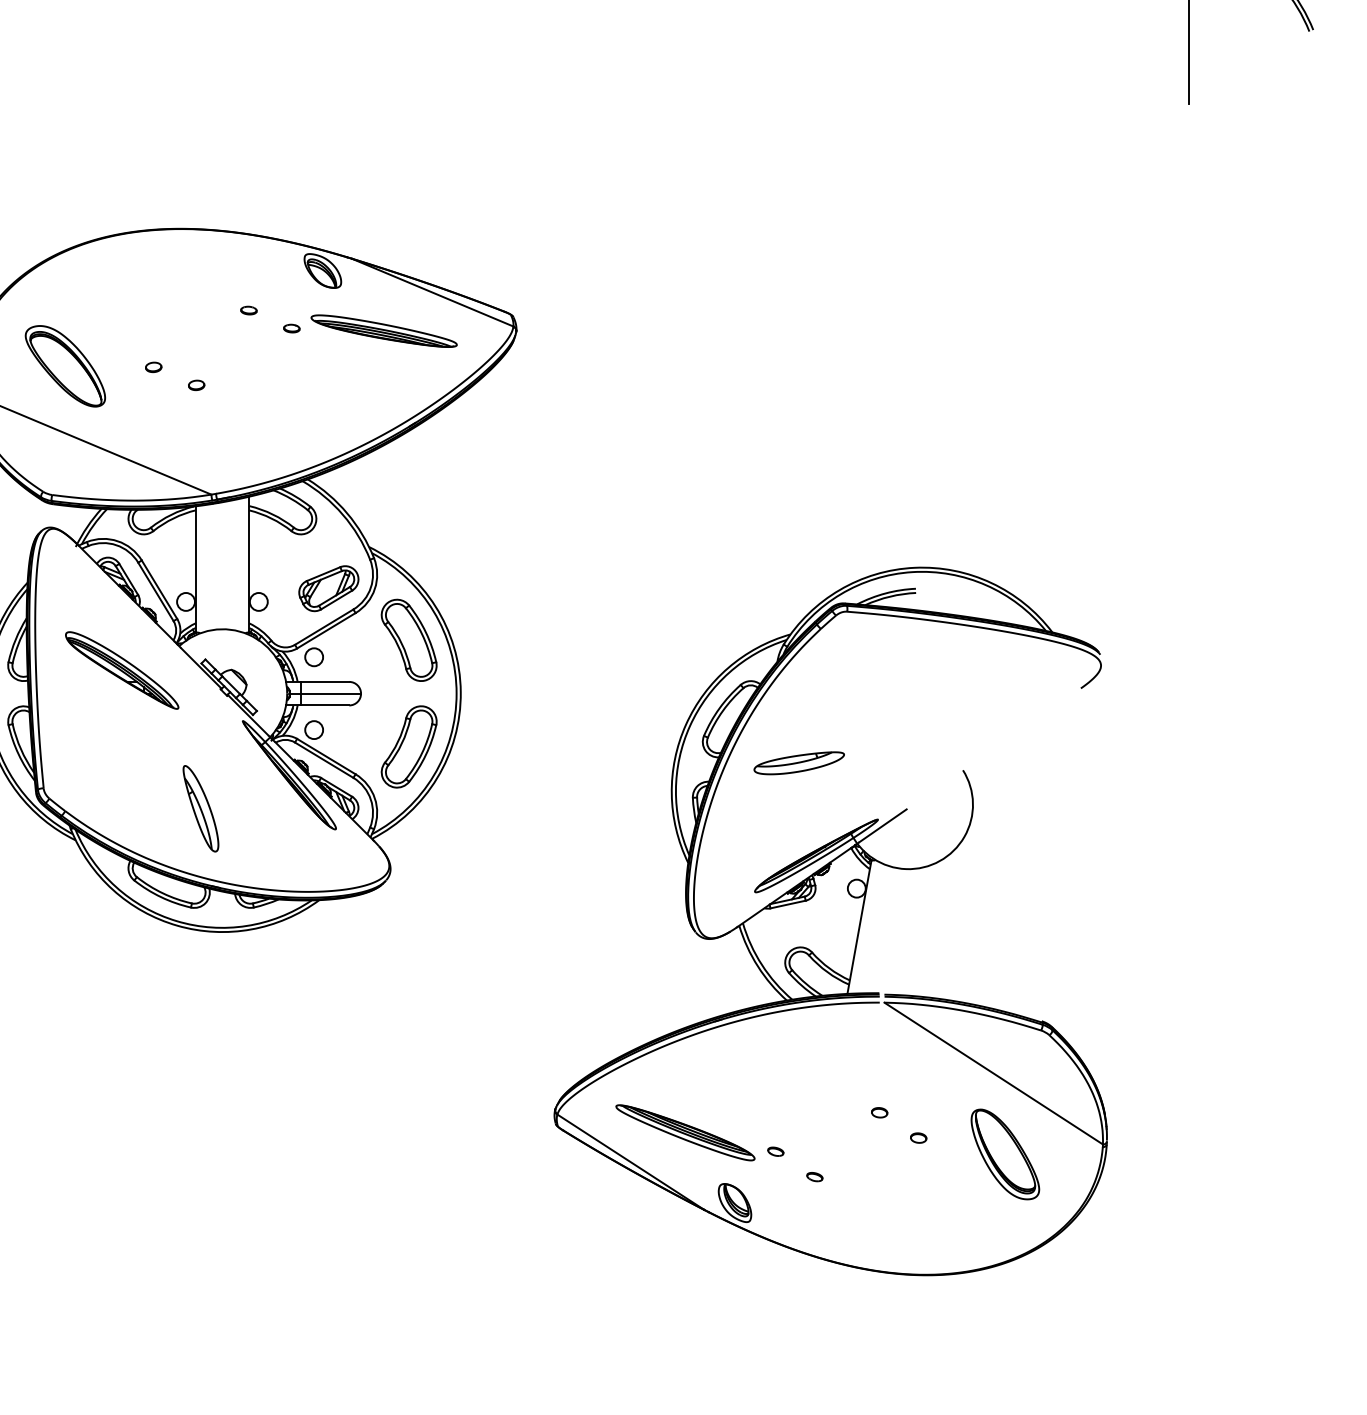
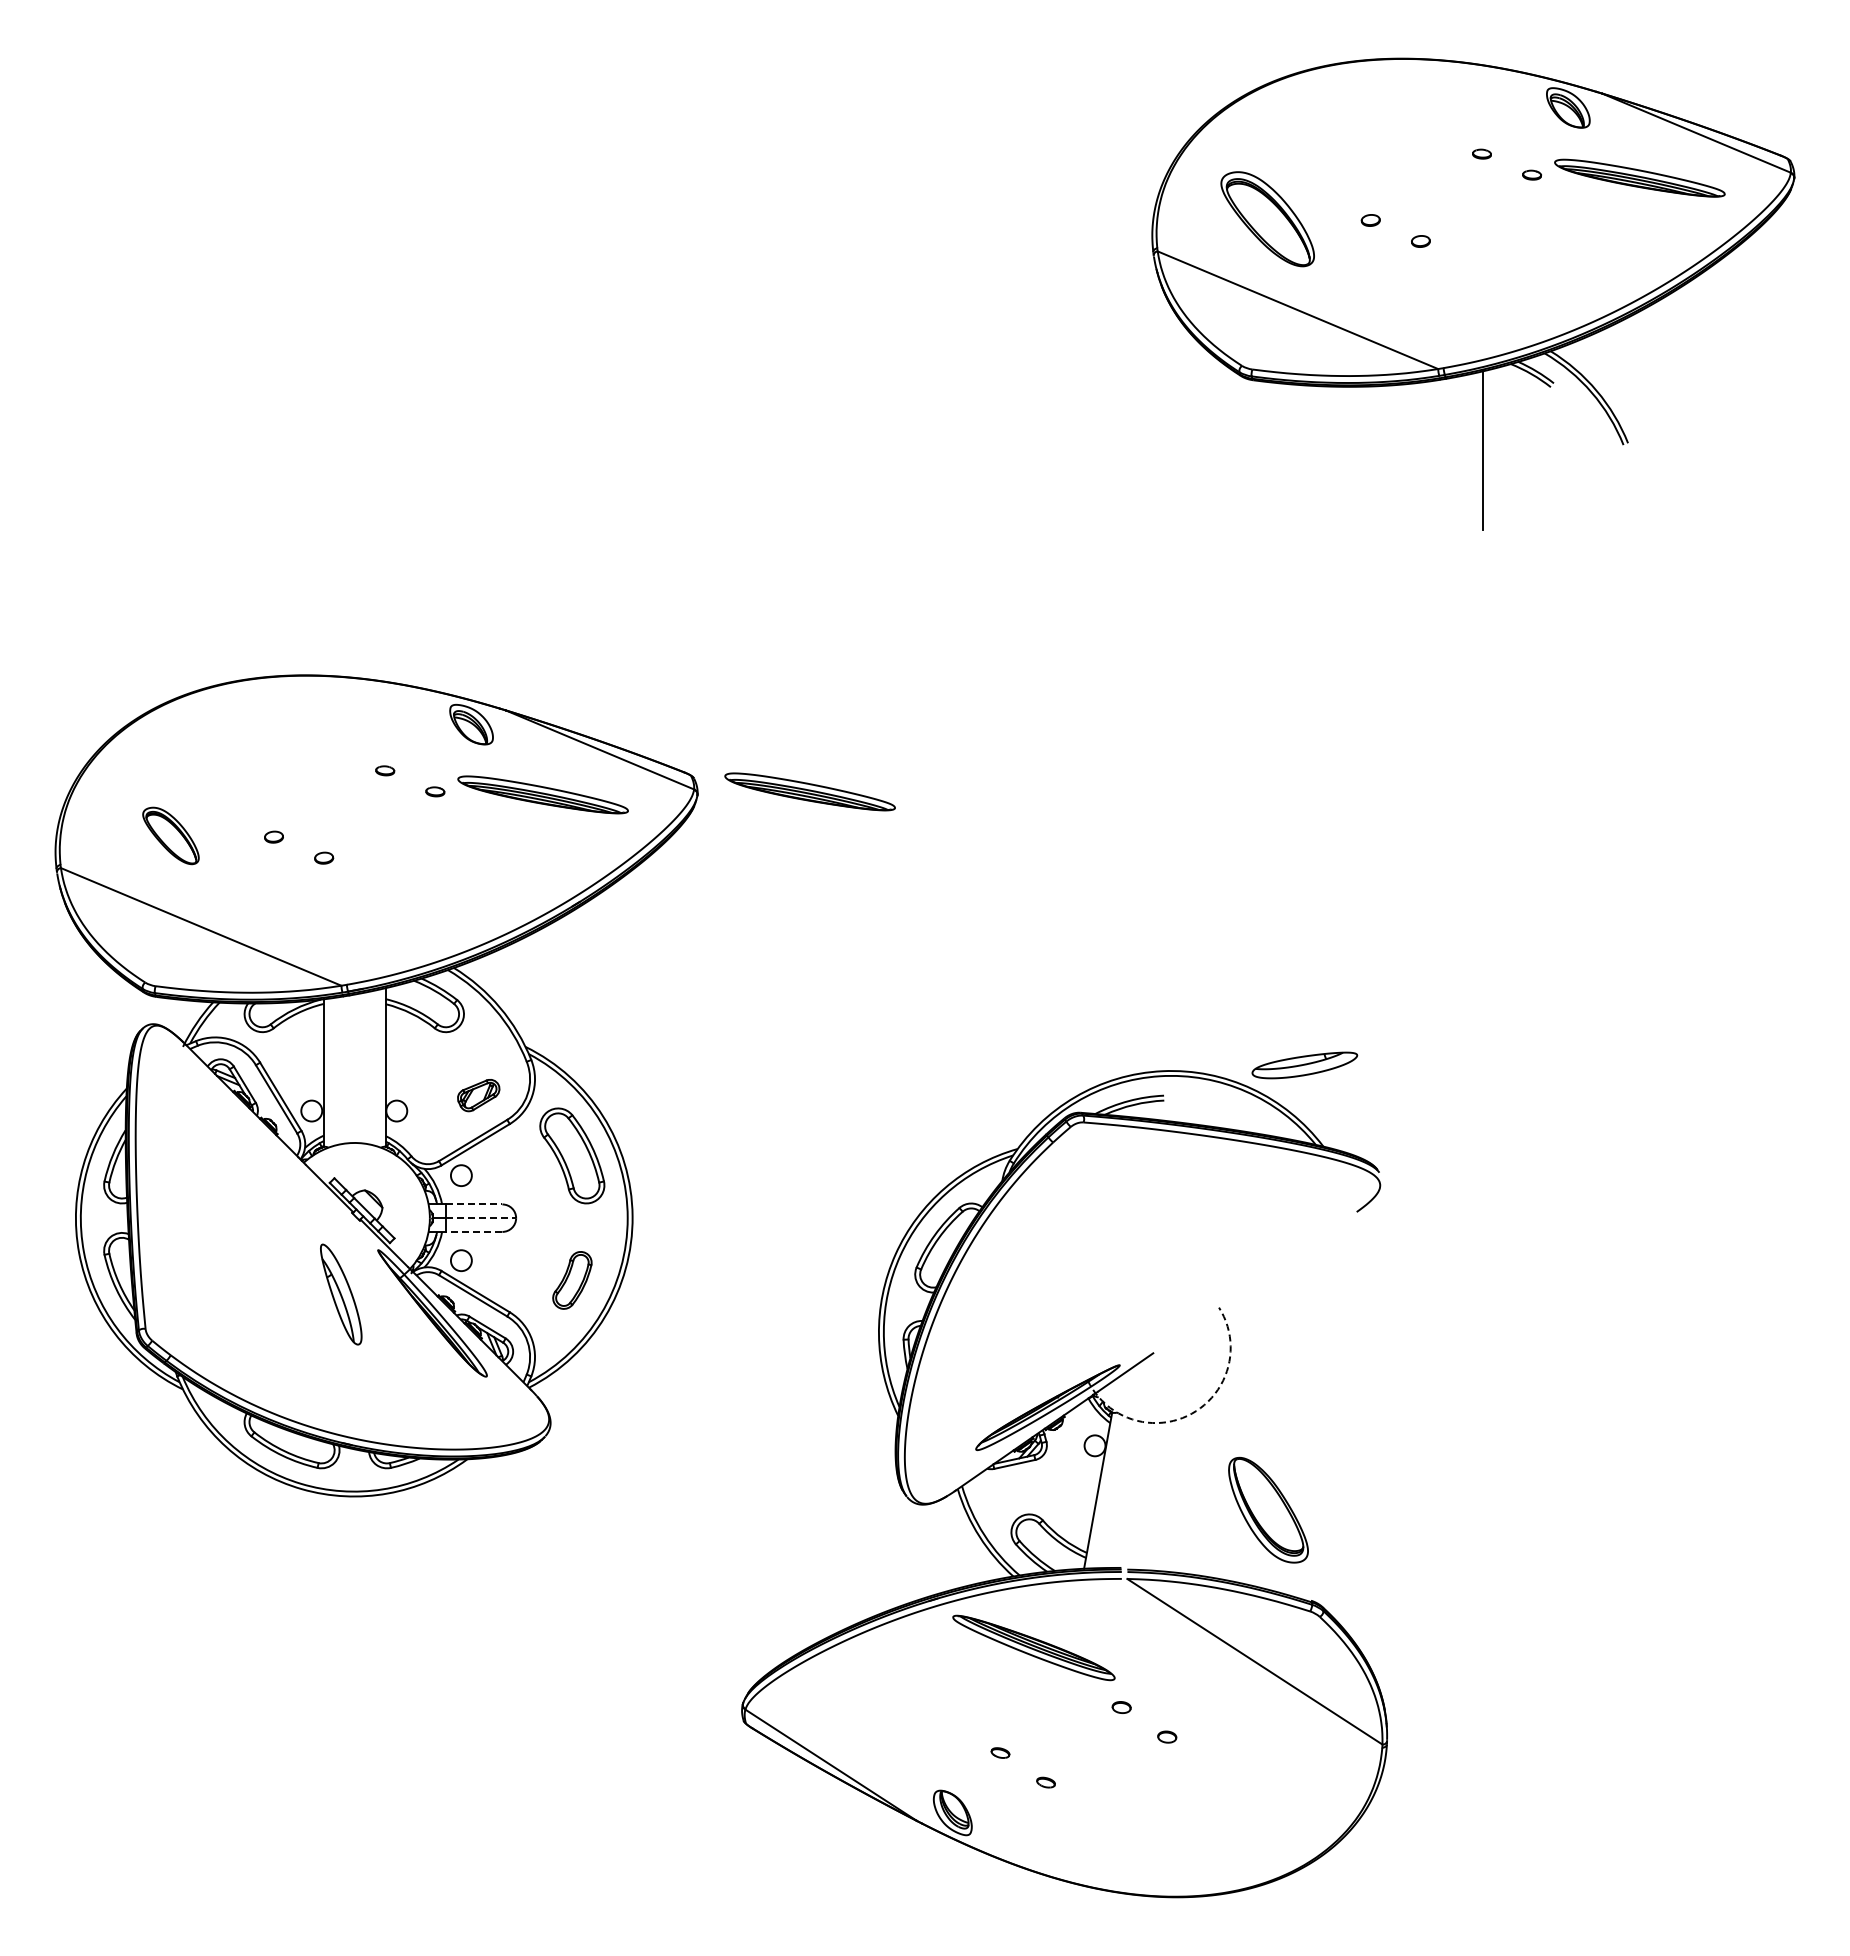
part: (612, 328) -> (809, 791), added
part: (65, 365) -> (170, 835), size x0.6
part: (328, 588) -> (478, 1095), size x0.6
part: (121, 669) -> (236, 1190), removed
line: (325, 681) -> (474, 1204), solid -> dashed
line: (331, 693) -> (481, 1218), solid -> dashed
line: (324, 705) -> (473, 1231), solid -> dashed
part: (409, 747) -> (572, 1280), size x0.6
part: (798, 763) -> (1304, 1065), moved
part: (201, 808) -> (341, 1294), moved
arc: (939, 860) -> (1191, 1413), solid -> dashed
part: (685, 1132) -> (1033, 1647), moved
part: (1005, 1153) -> (1268, 1509), moved

